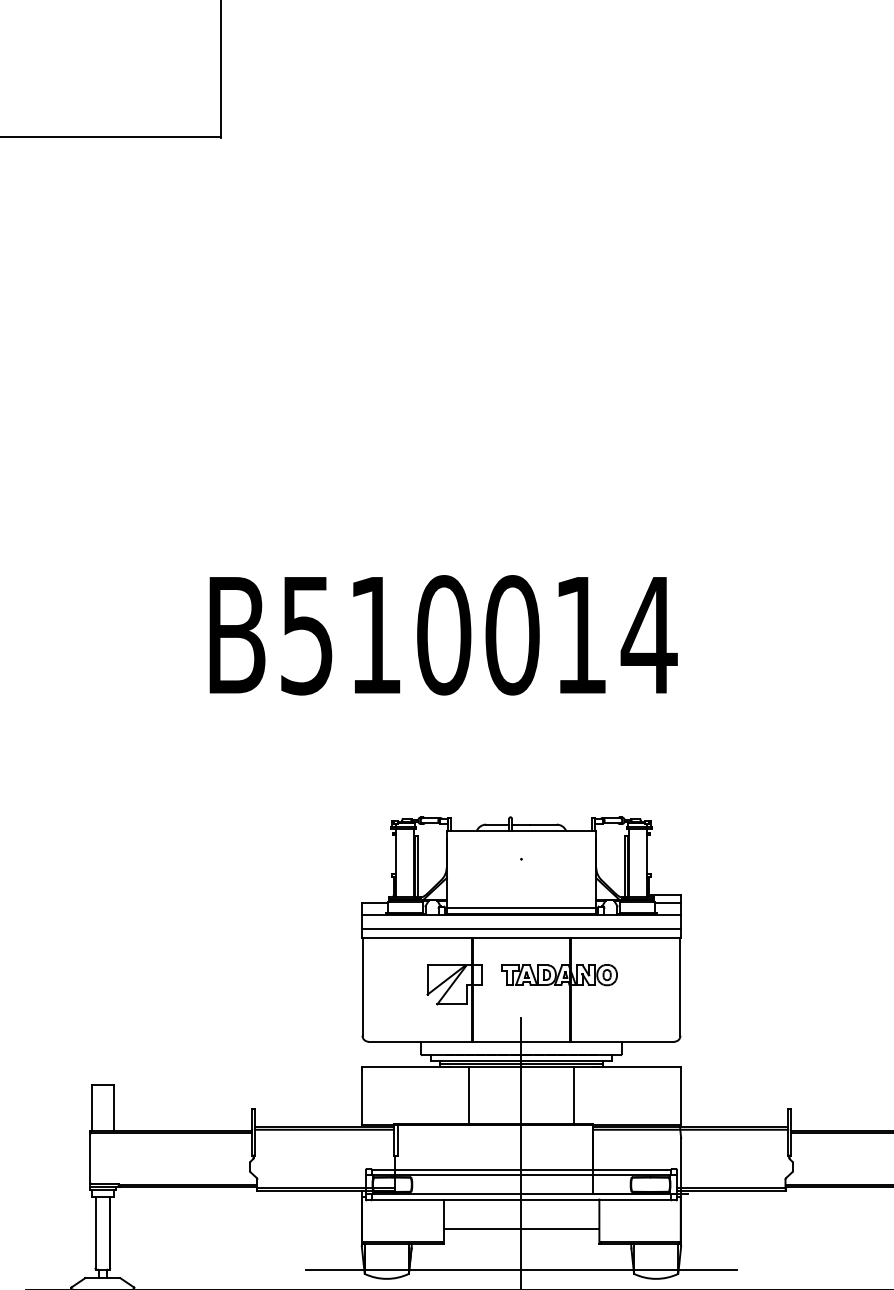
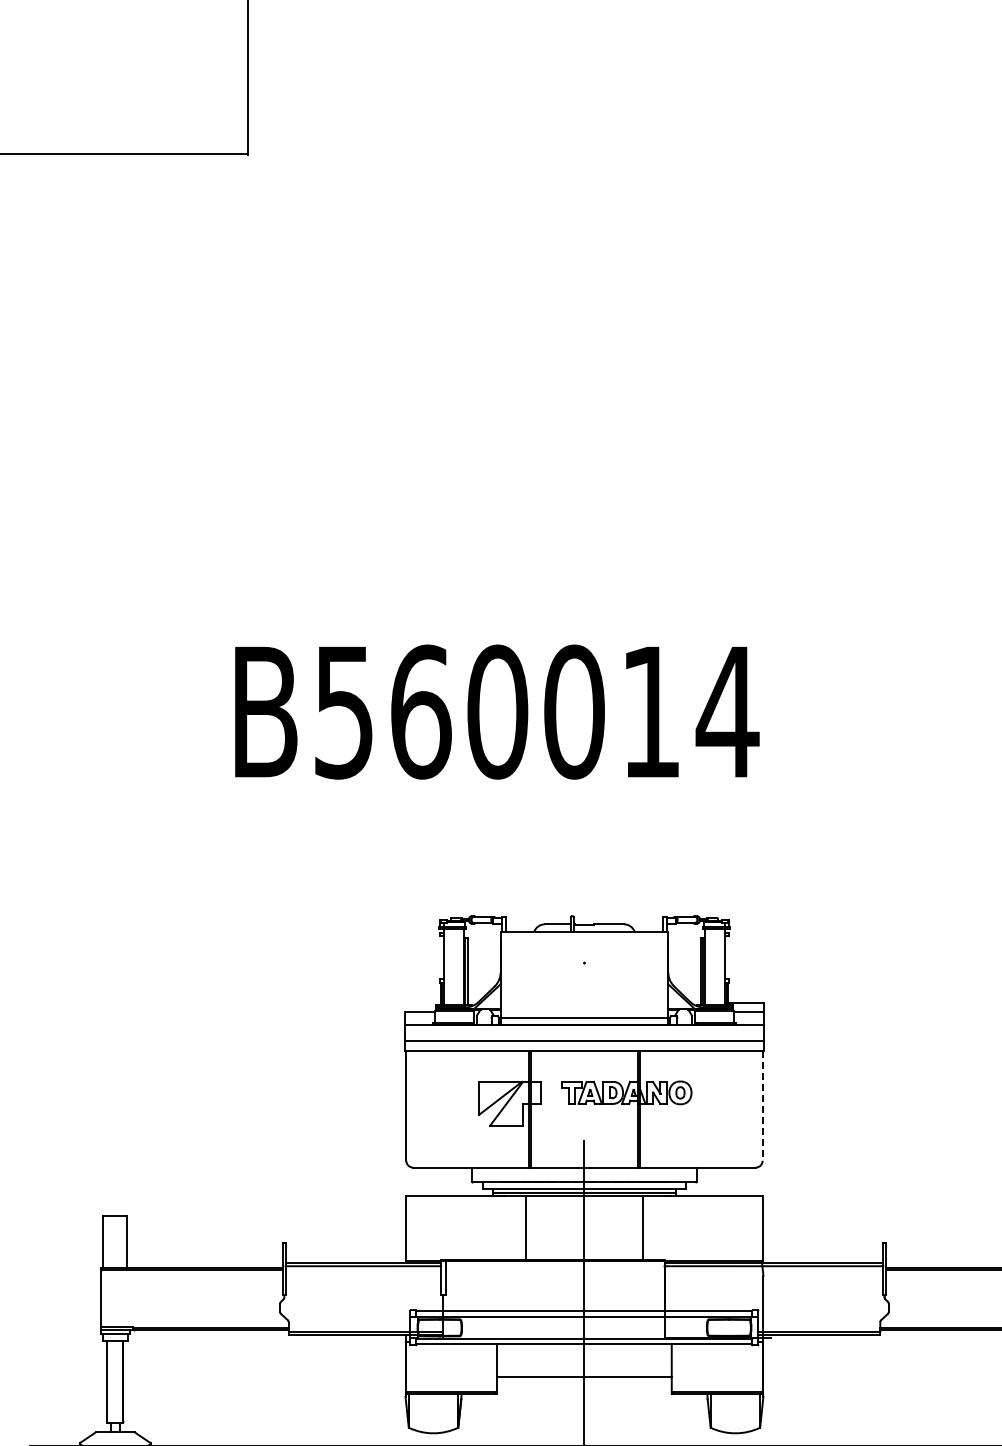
text: (376, 634) -> (421, 711), B510014 -> B560014
line: (680, 987) -> (762, 1106), solid -> dashed
line: (521, 1270) -> (584, 1423), removed

